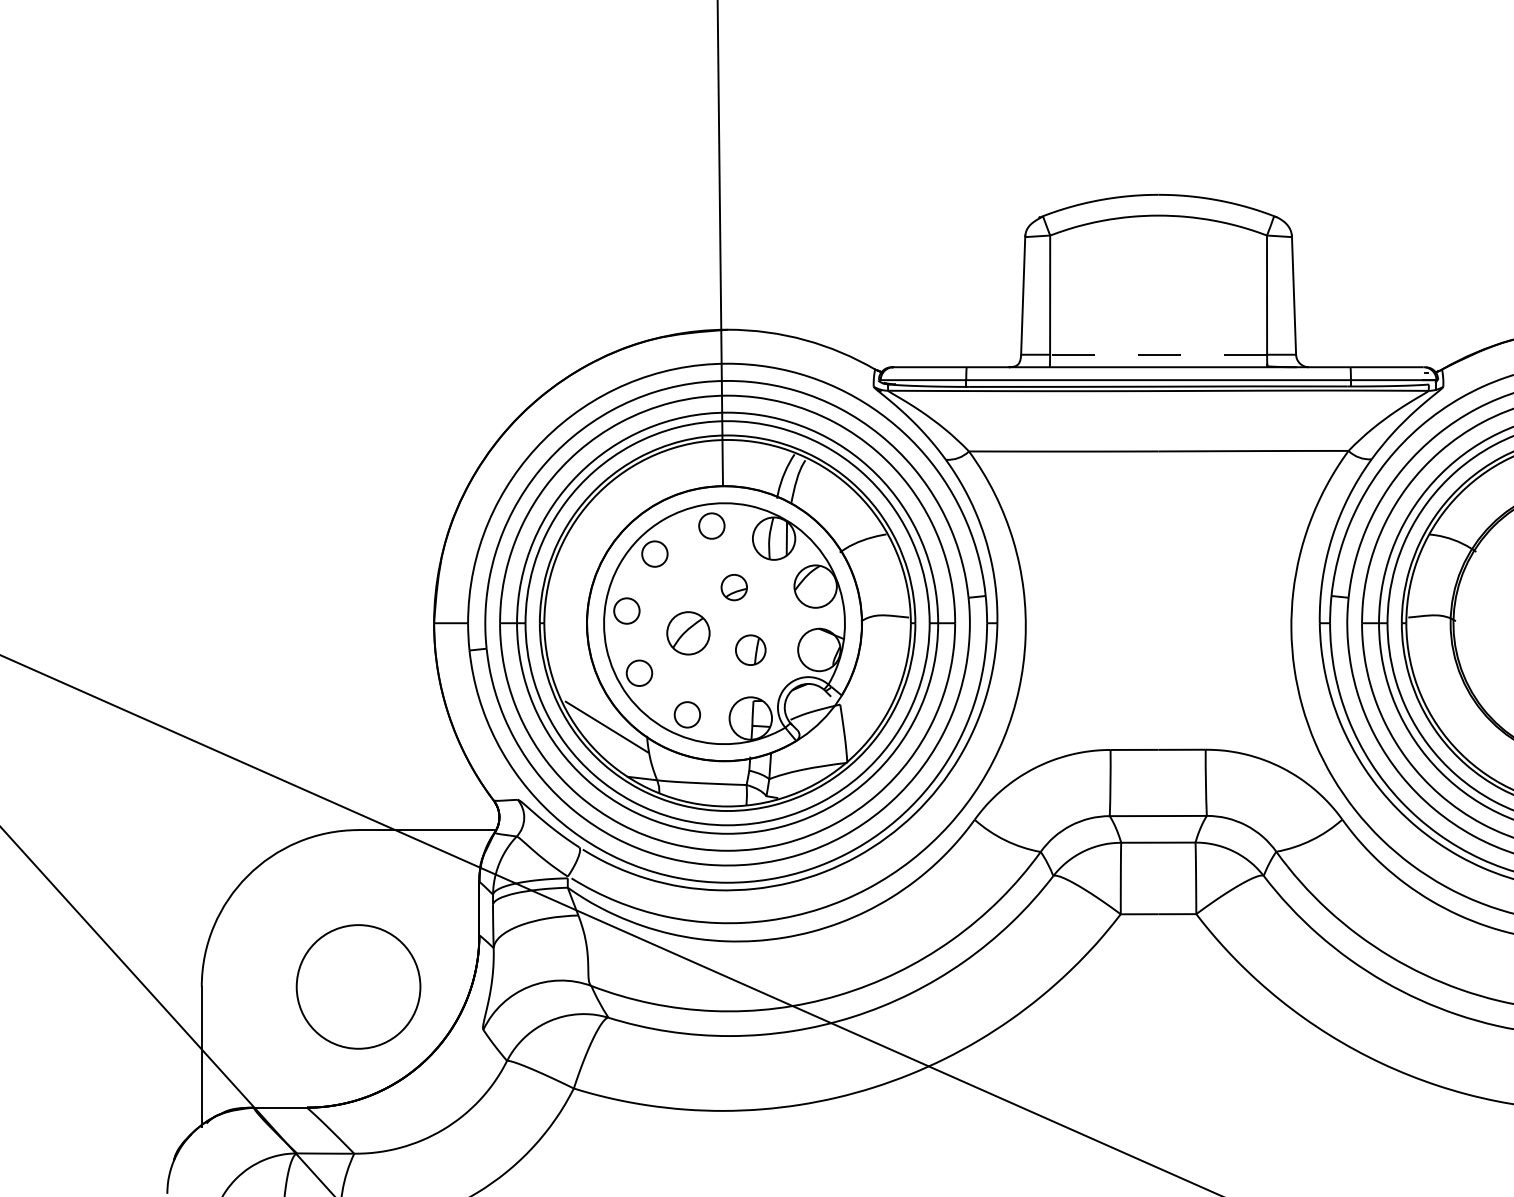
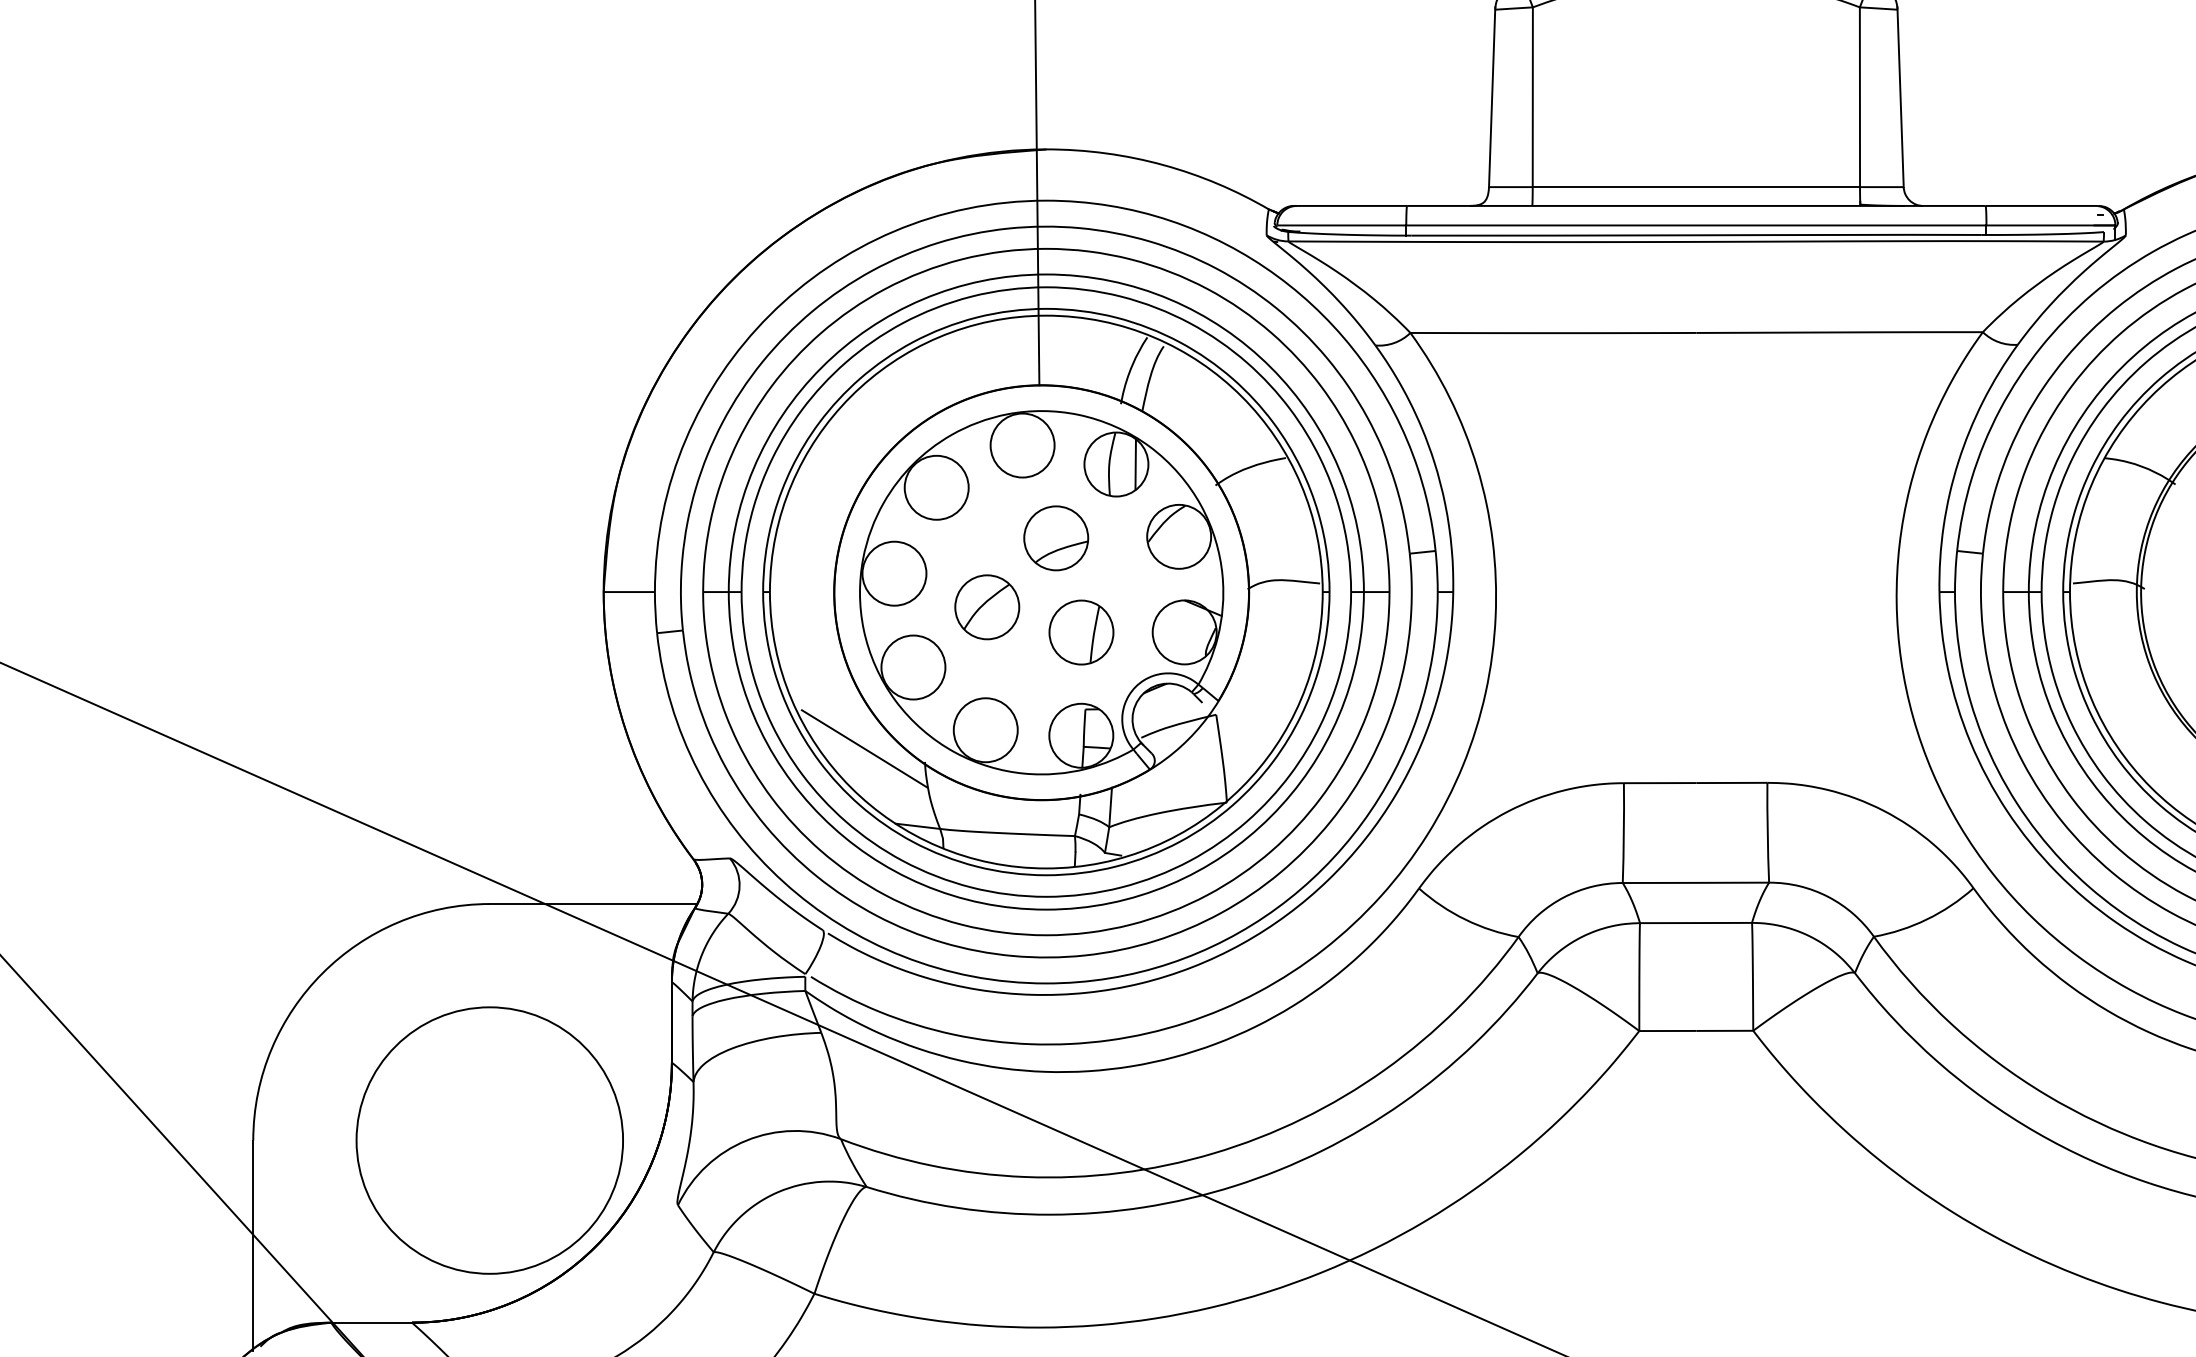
line: (1158, 354) -> (1696, 186), dashed -> solid
circle: (711, 525) -> (1022, 444), size x1.67
circle: (654, 553) -> (936, 486), size x1.67
part: (734, 587) -> (1056, 538), size x1.67
circle: (626, 610) -> (893, 572), size x1.67
part: (750, 650) -> (1080, 633), size x1.43
circle: (639, 673) -> (913, 667), size x1.67
circle: (687, 714) -> (985, 729), size x1.67
circle: (358, 986) -> (489, 1139), size x1.43

